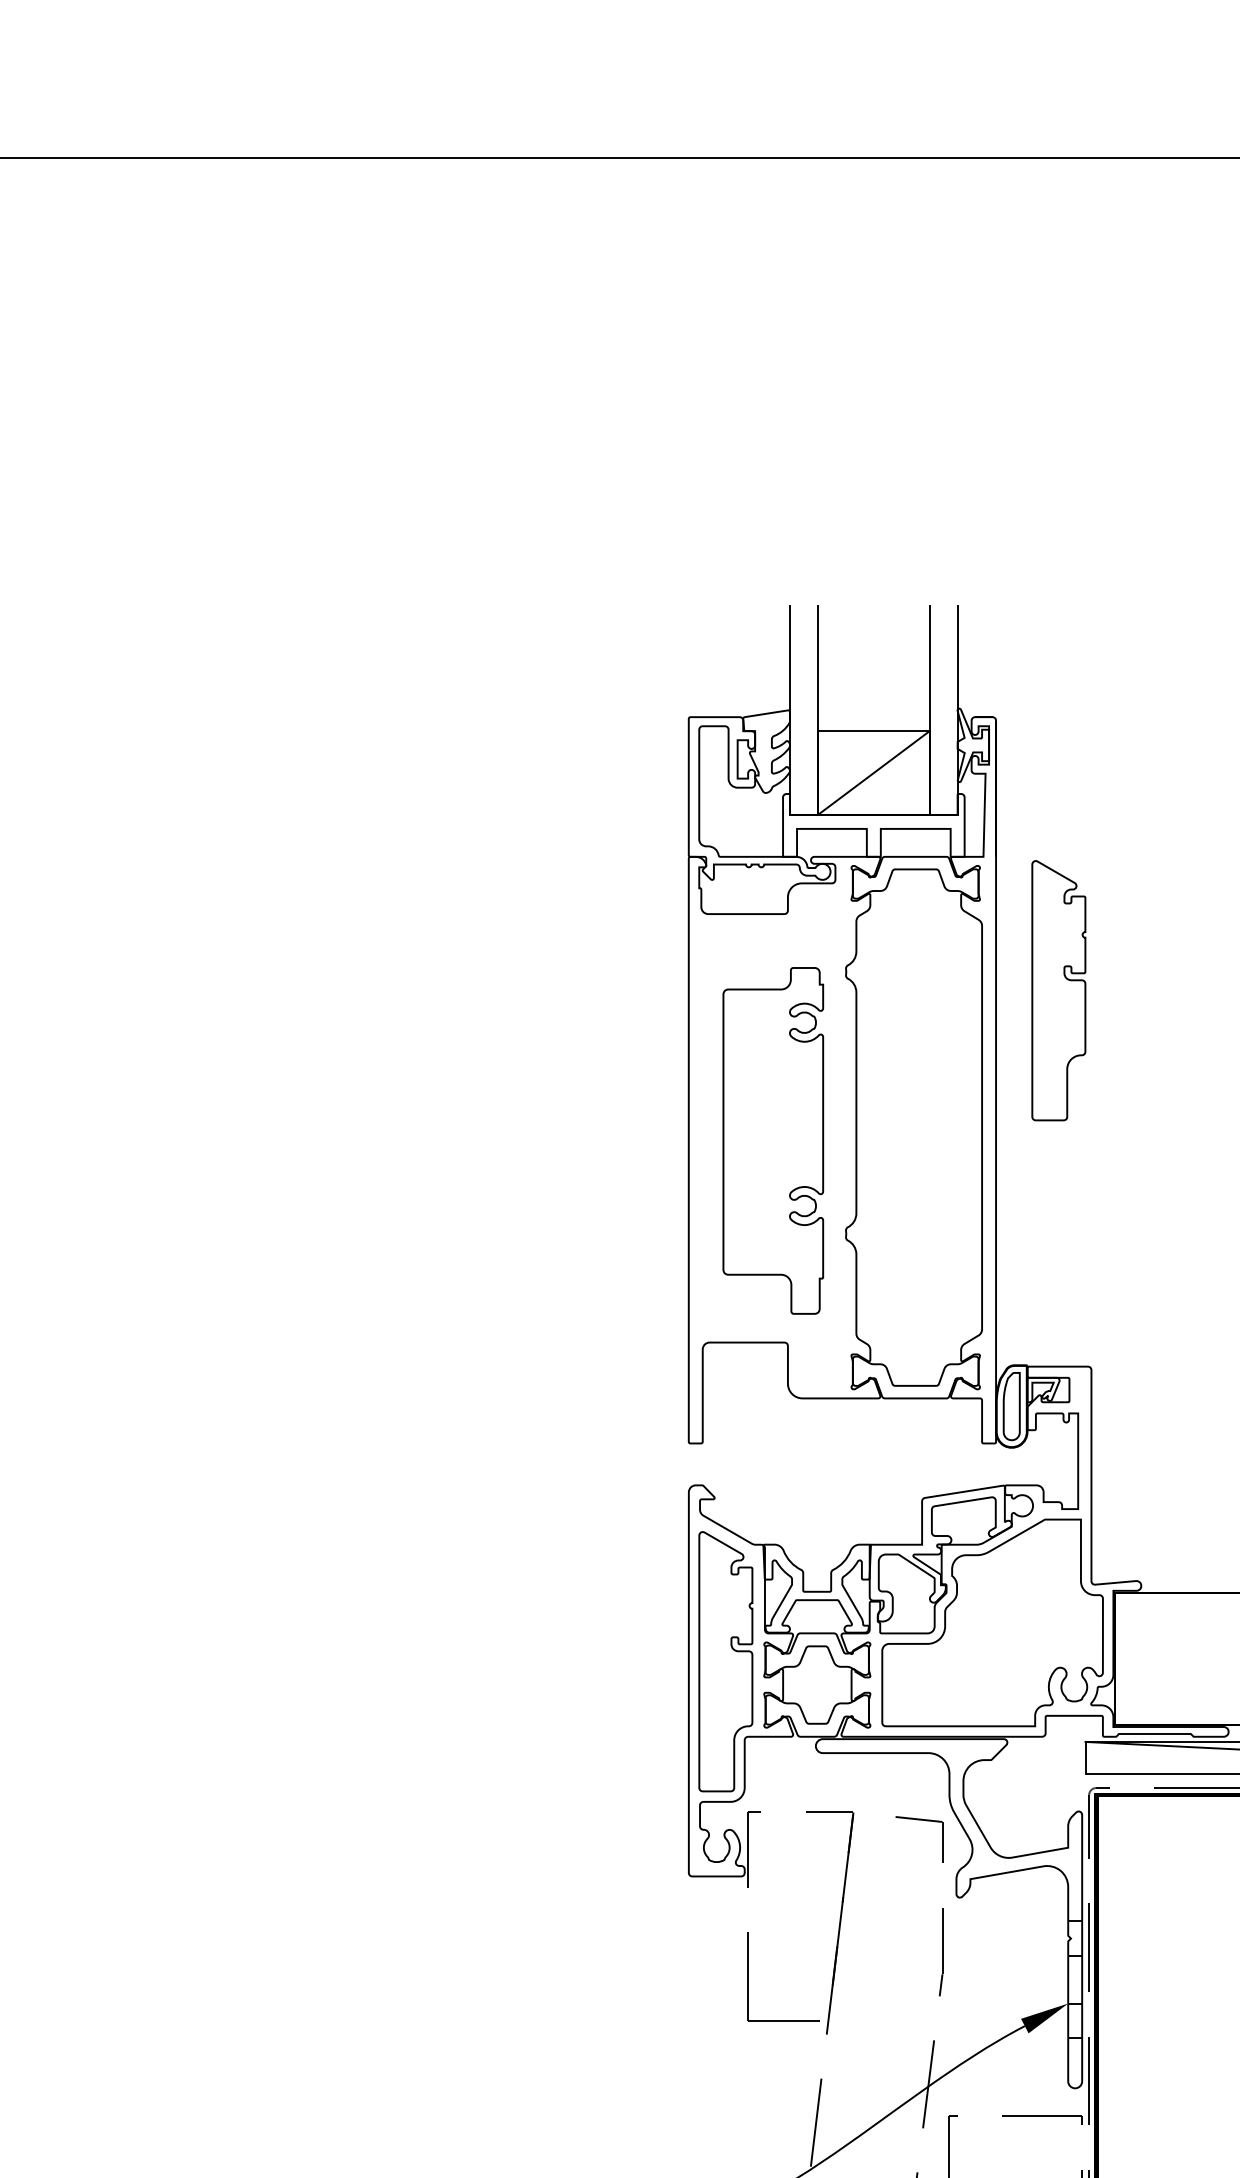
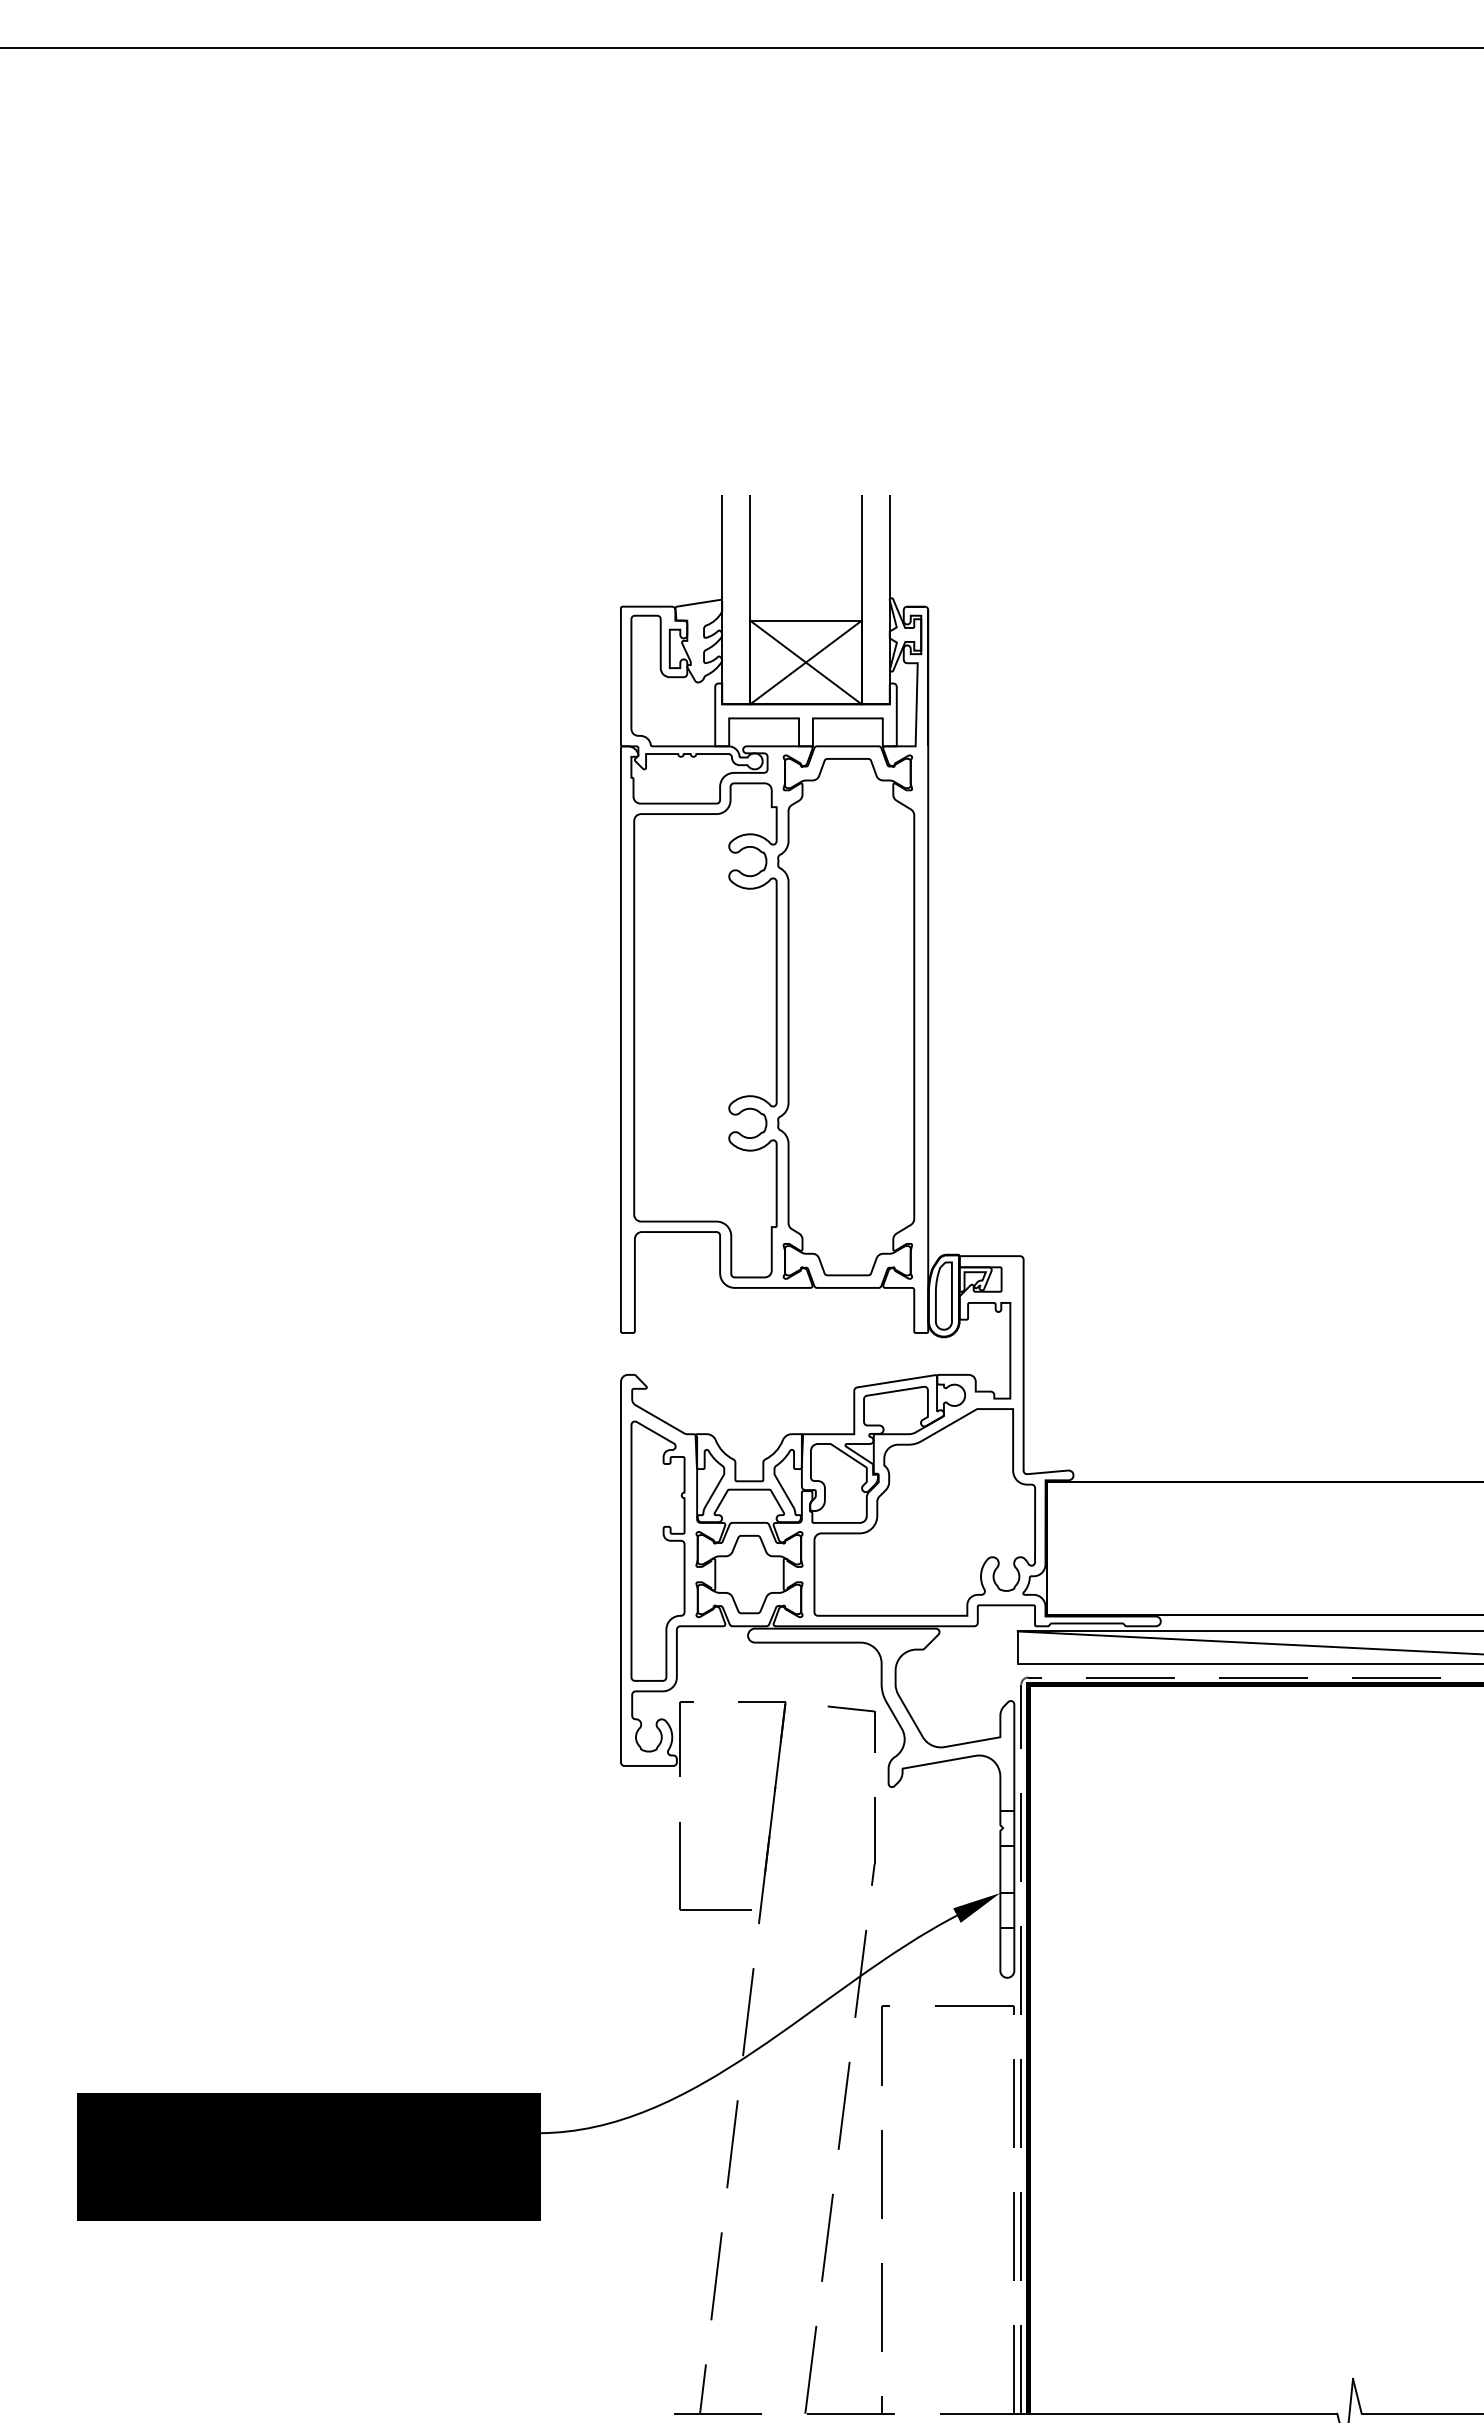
line: (873, 773) -> (805, 662), added
part: (1058, 990) -> (990, 879), removed
part: (773, 1141) -> (705, 1030), size x1.43

